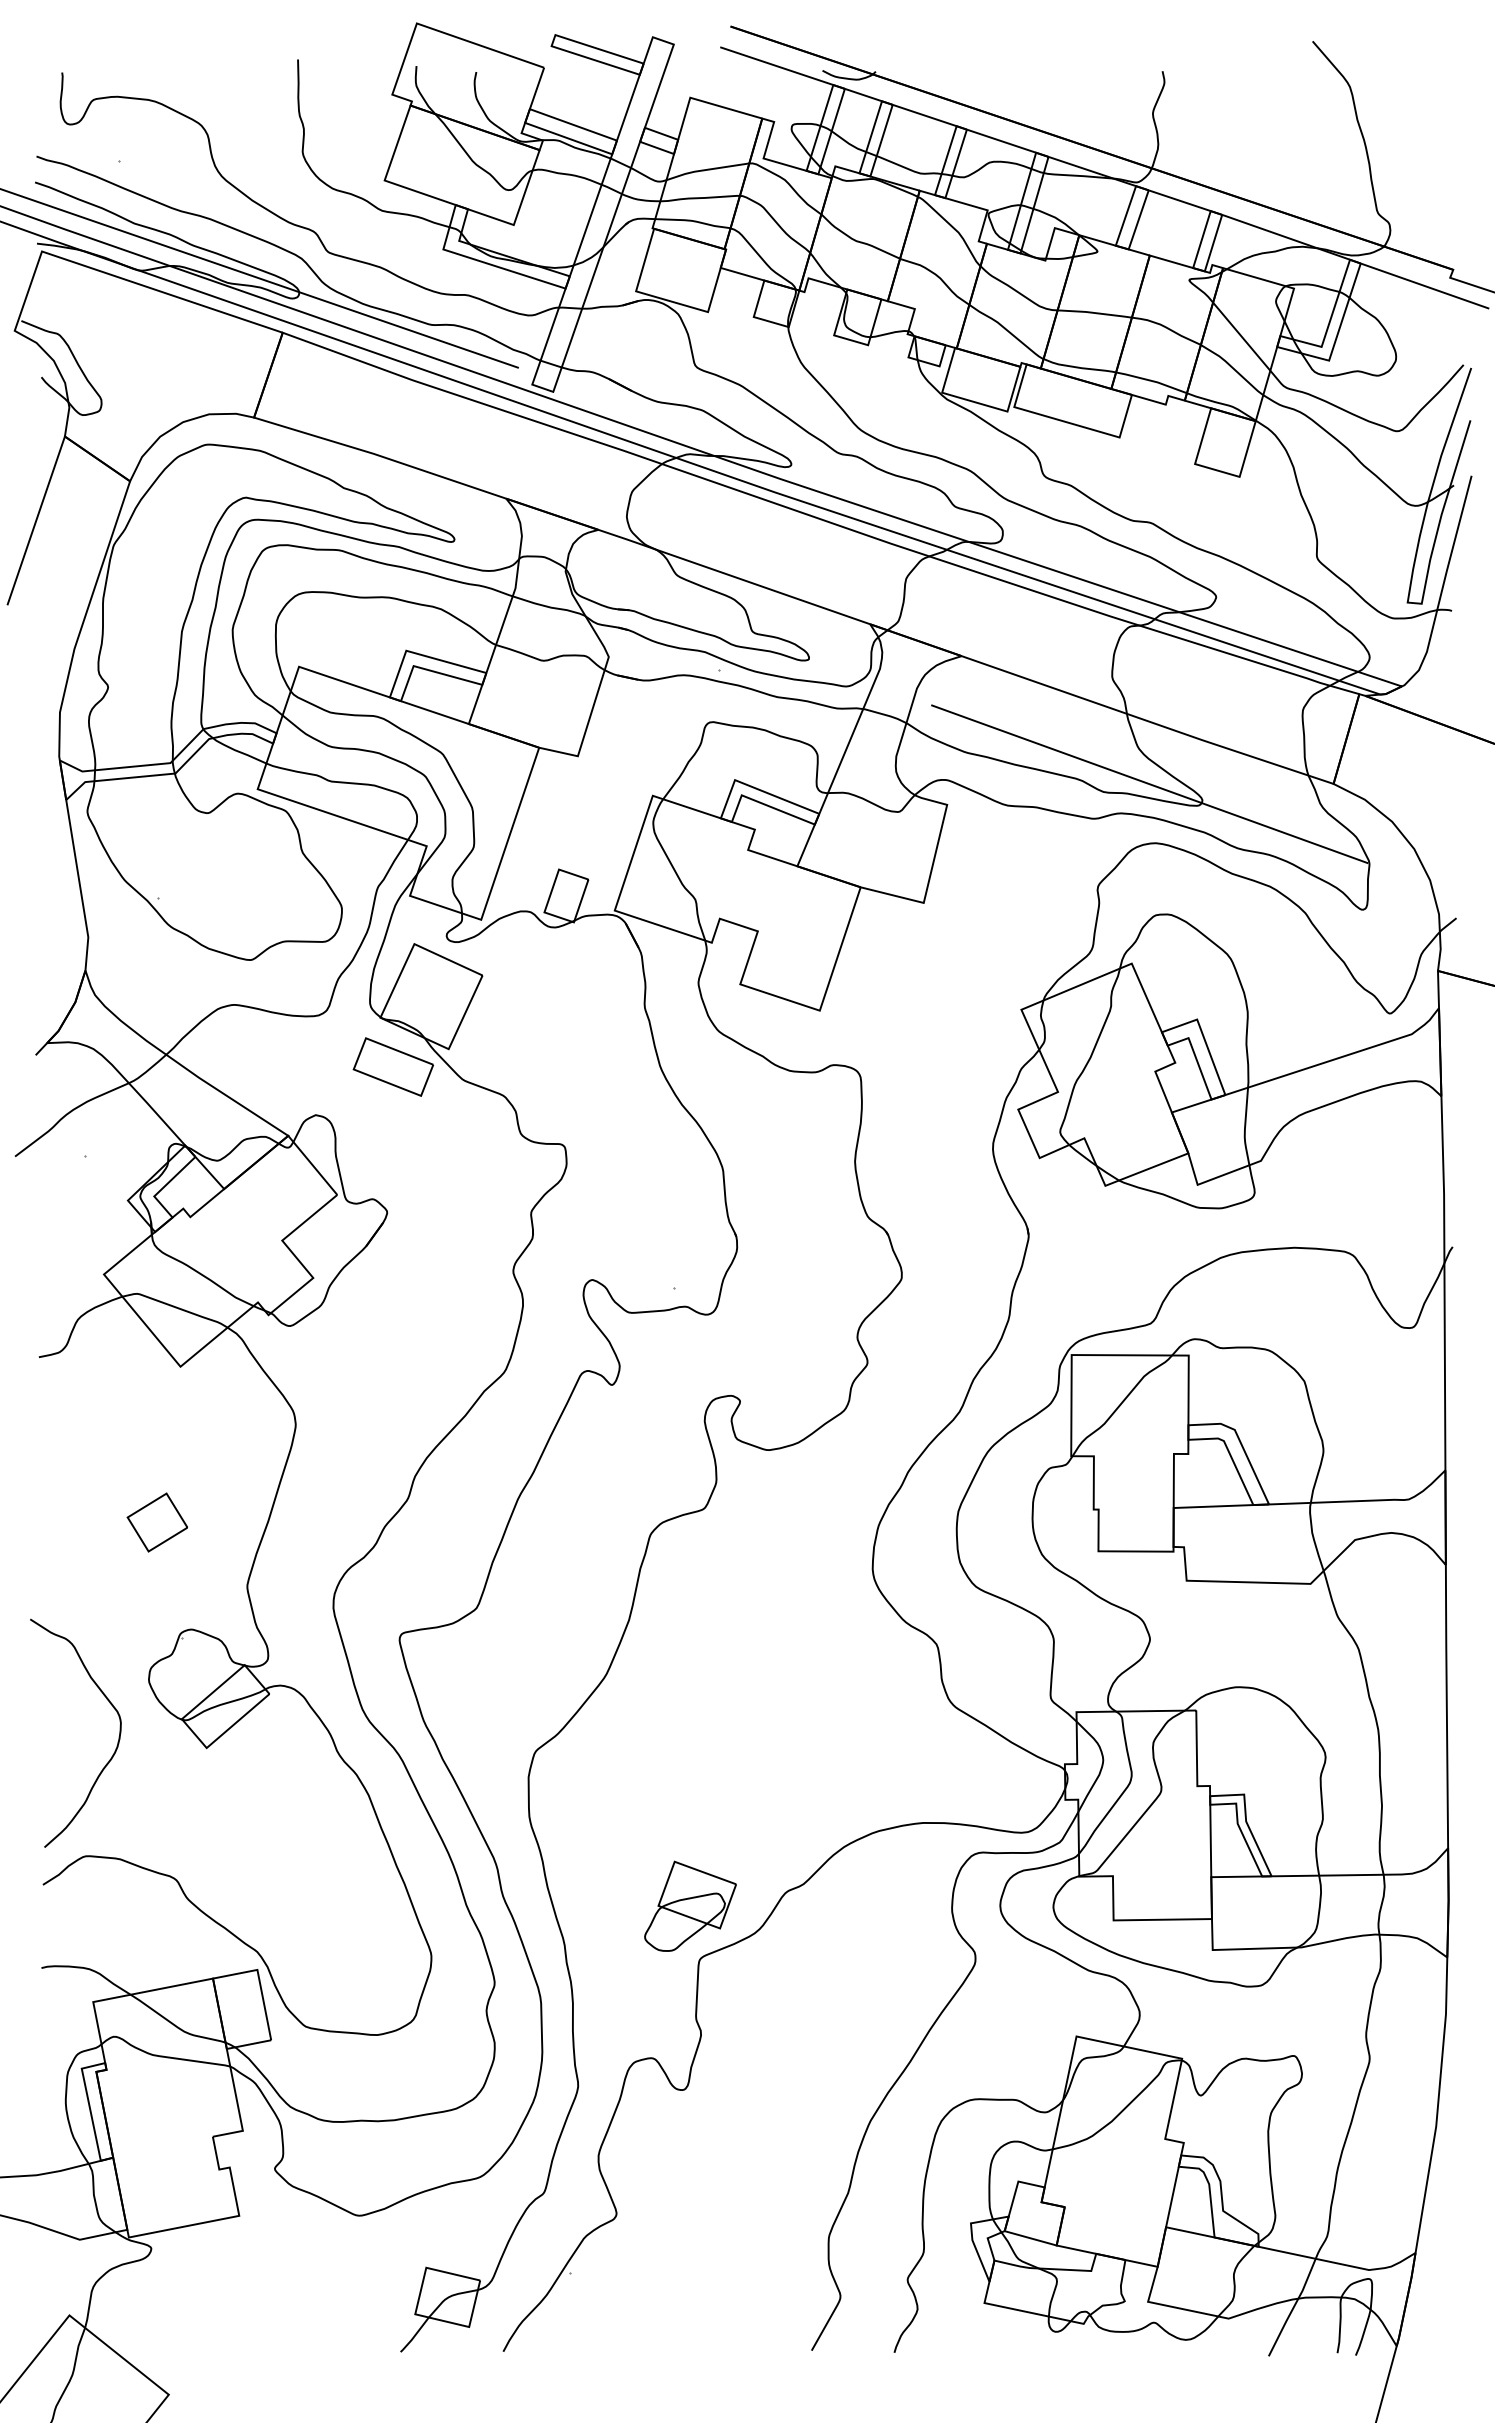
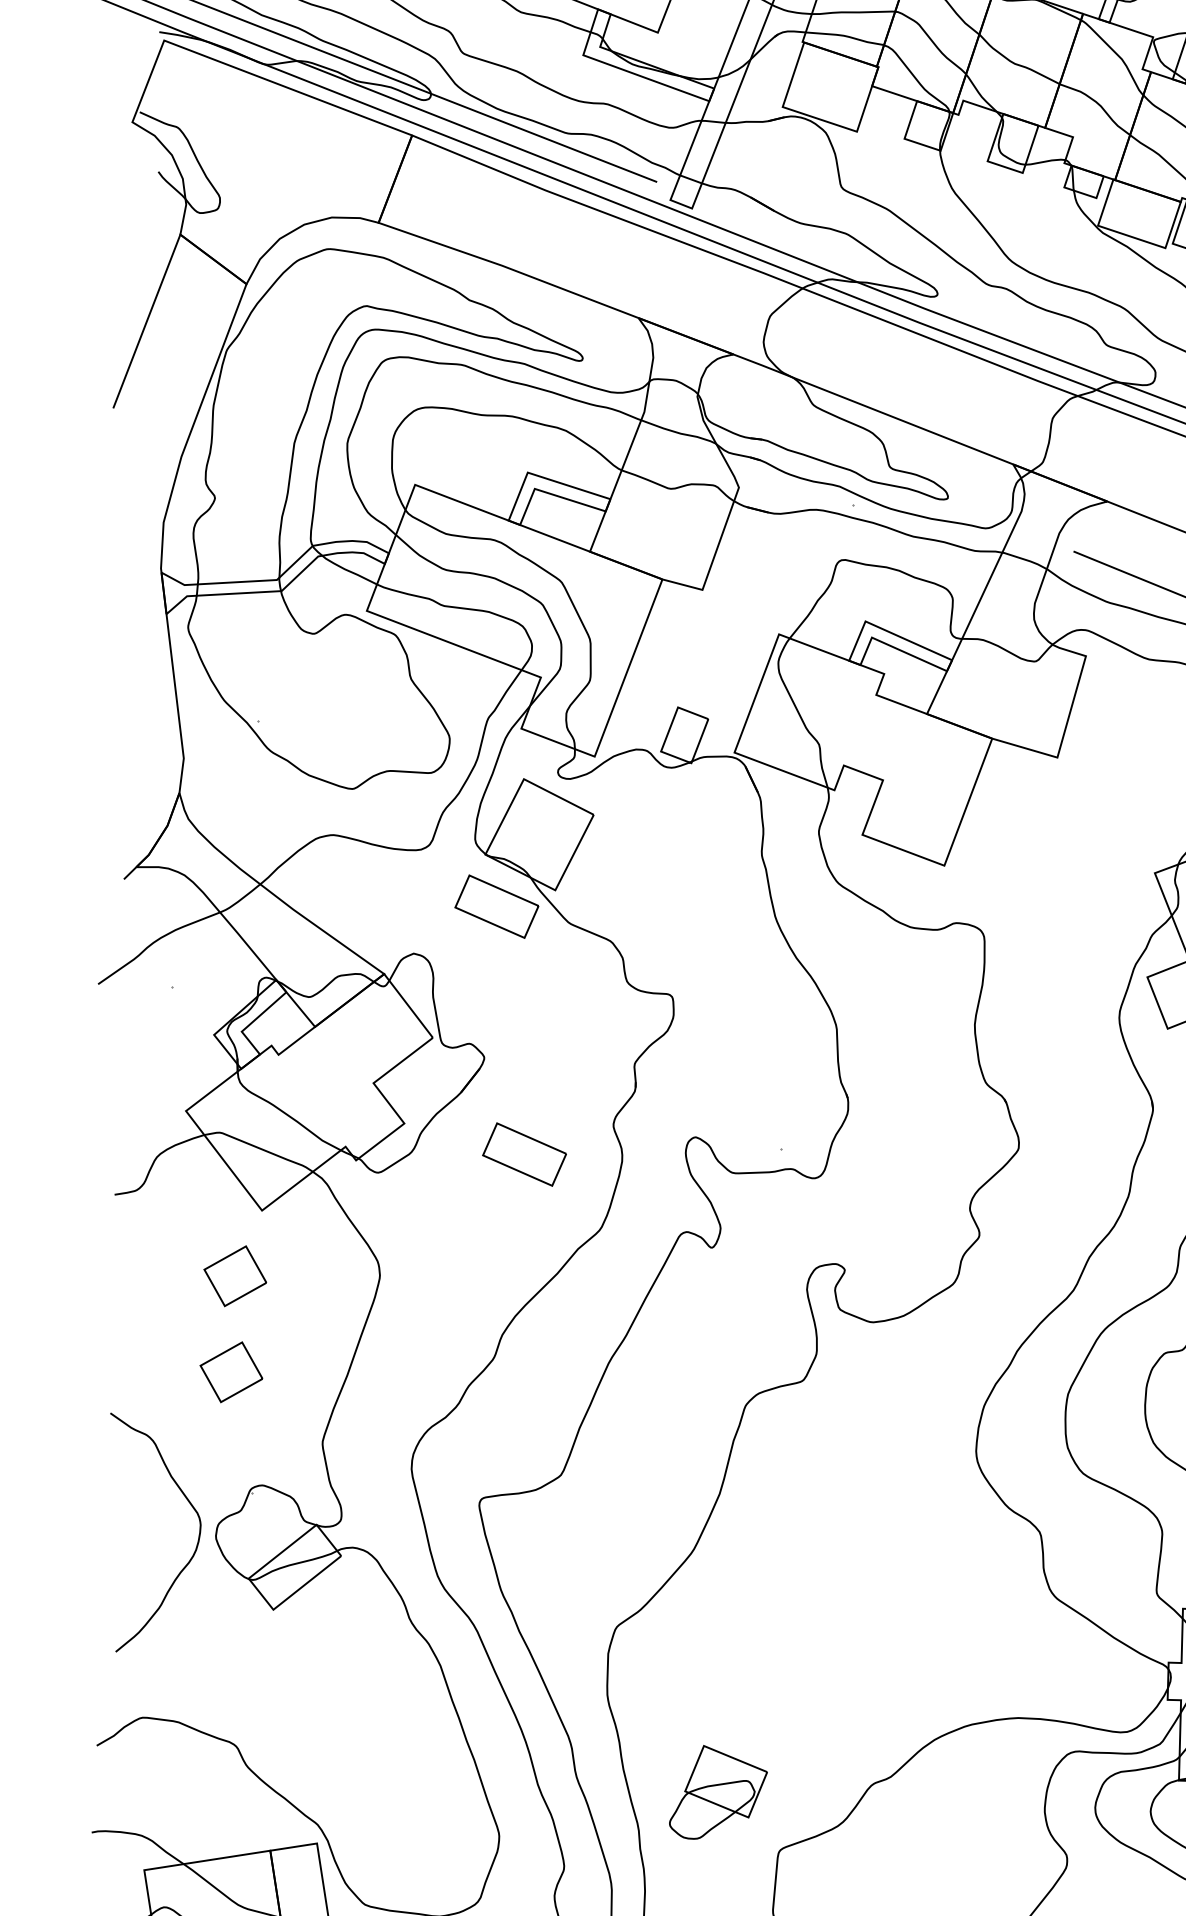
part: (428, 1302) -> (523, 1153), added
part: (156, 1430) -> (234, 1276), added
curve: (117, 1741) -> (196, 1544), moved
part: (690, 1905) -> (718, 1792), moved

